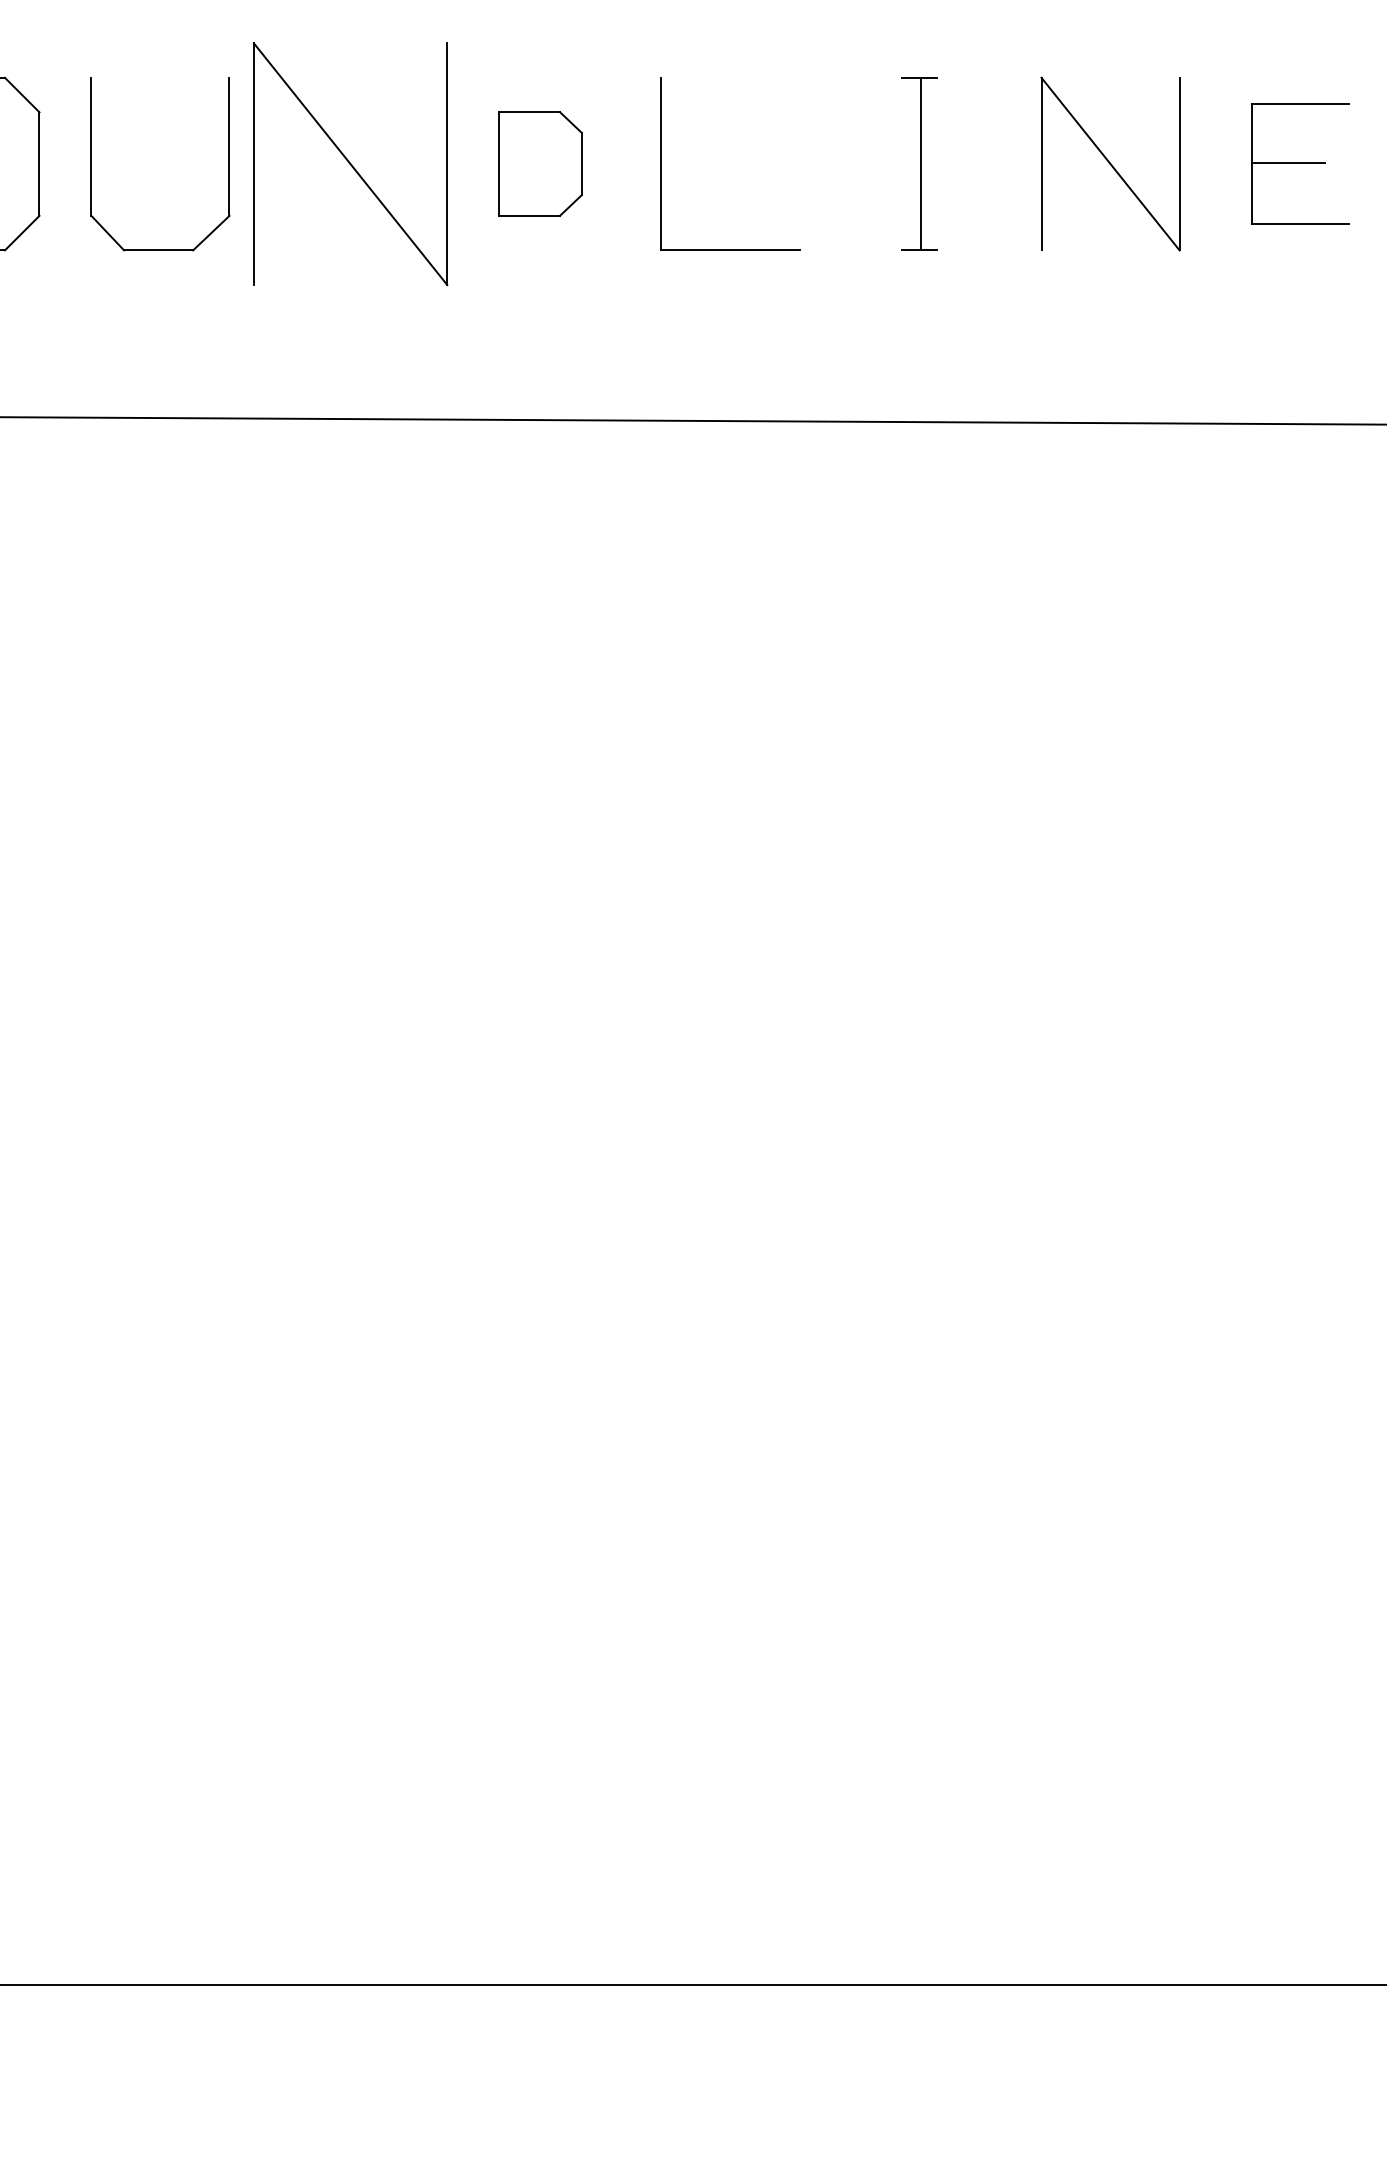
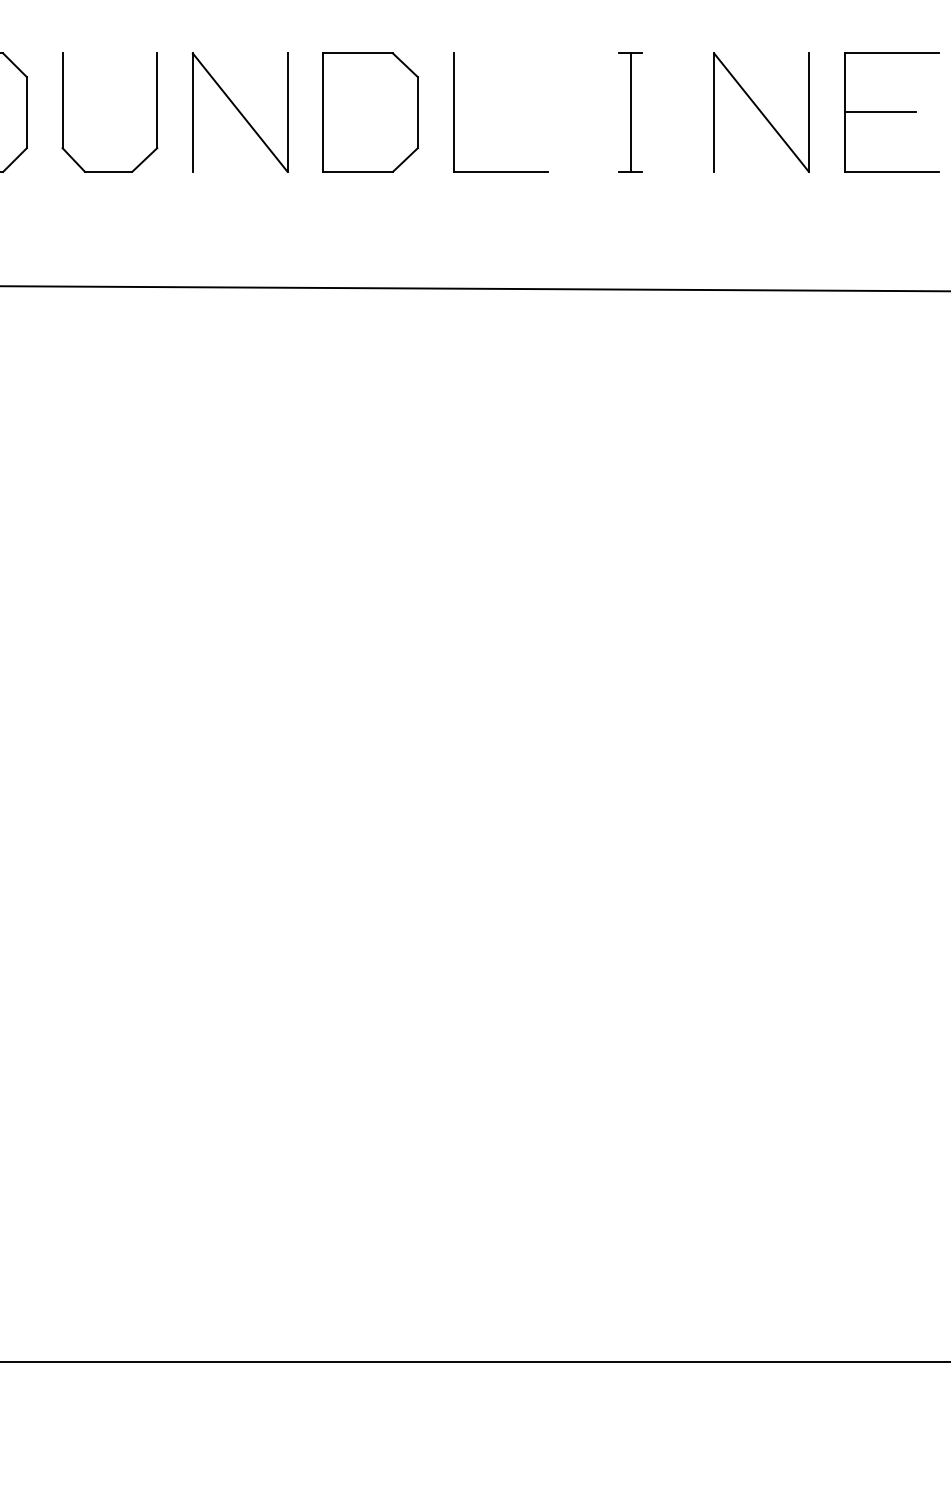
part: (349, 163) -> (239, 112), size x0.71
part: (540, 163) -> (370, 112), size x1.67
part: (1300, 163) -> (891, 112), size x1.43

